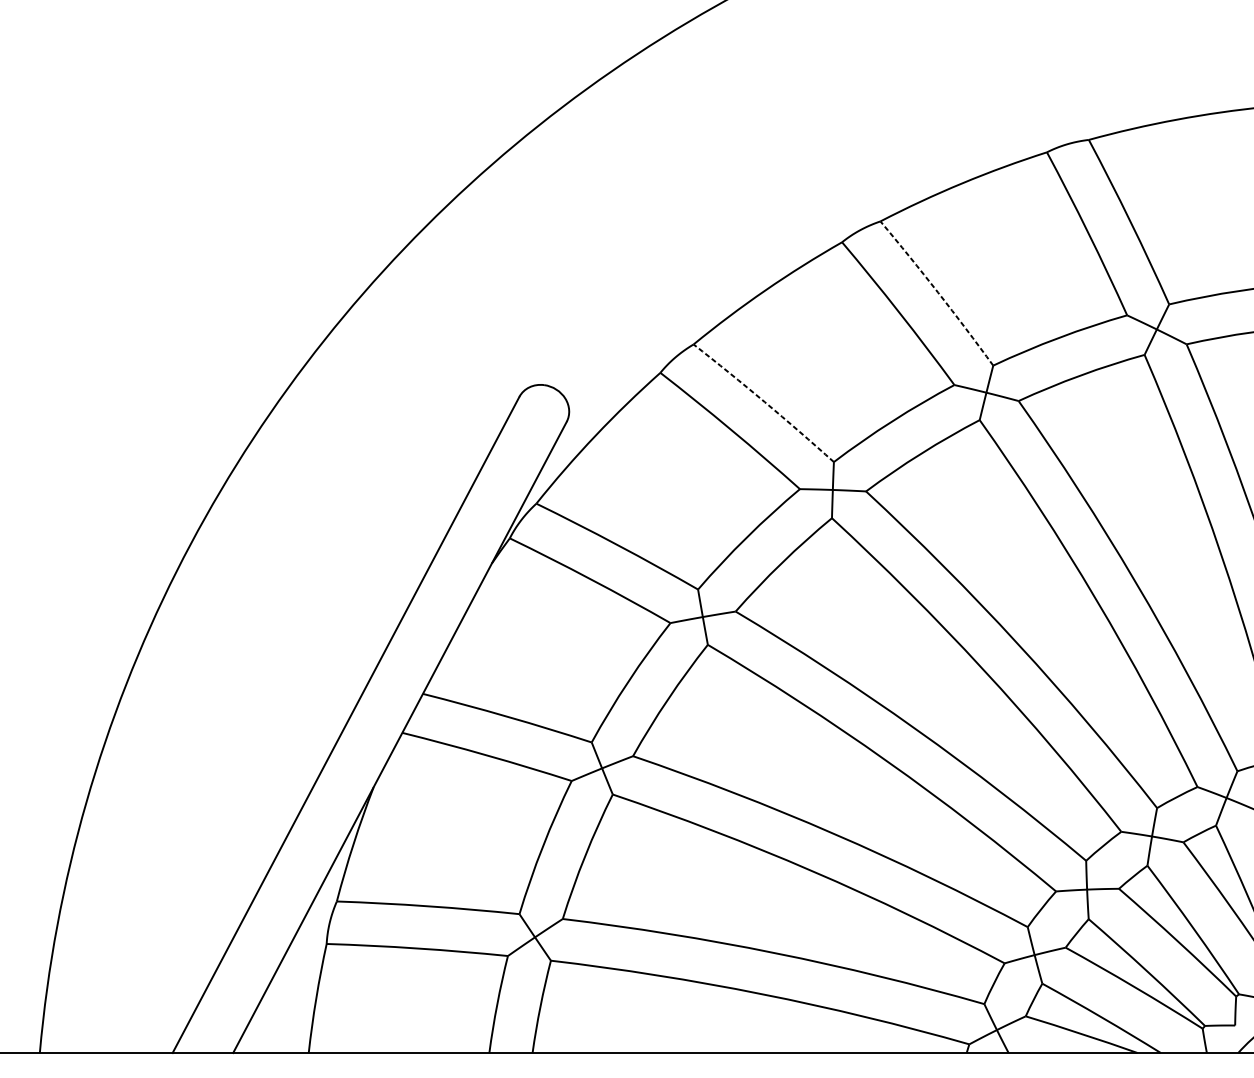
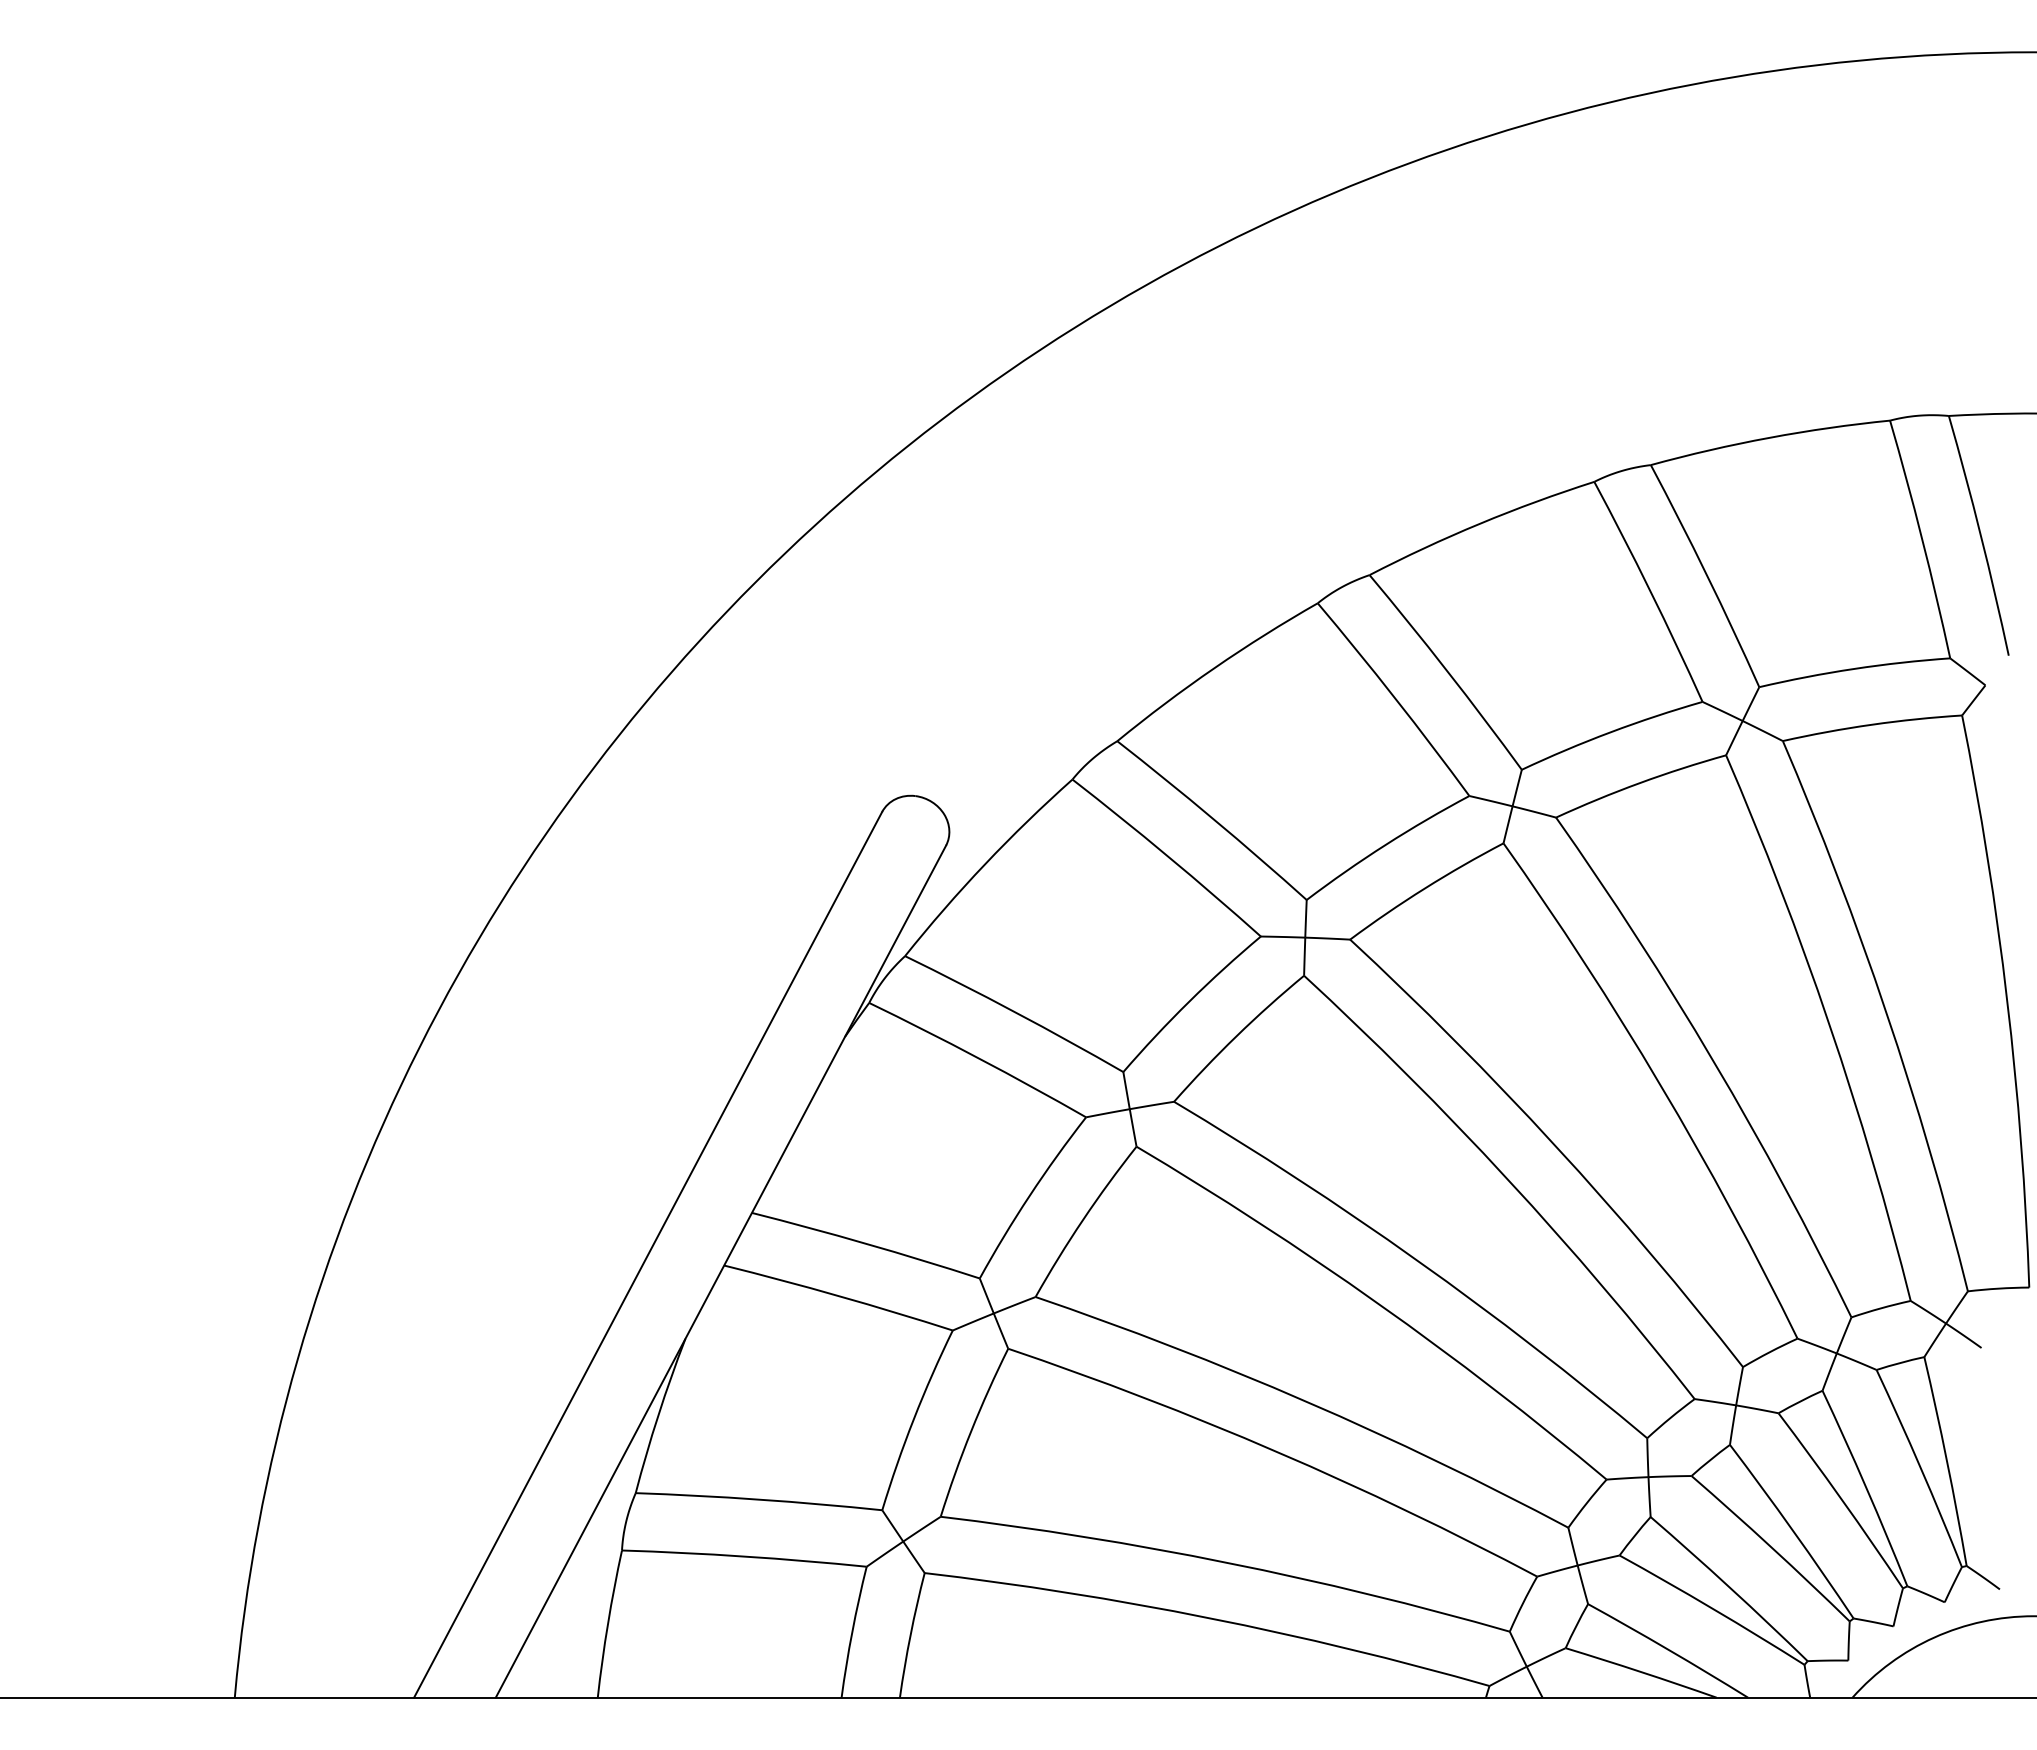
arc: (938, 292) -> (1447, 671), dashed -> solid
arc: (764, 402) -> (1213, 819), dashed -> solid

